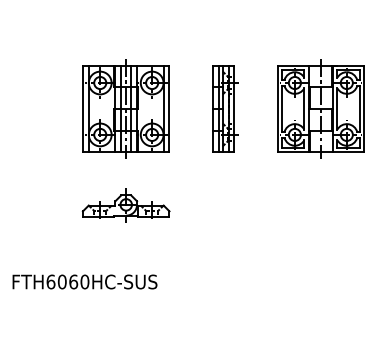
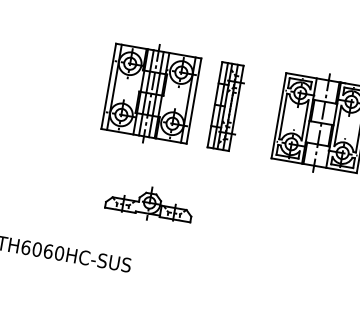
part: (125, 108) -> (150, 93), moved
part: (125, 205) -> (148, 203), moved

